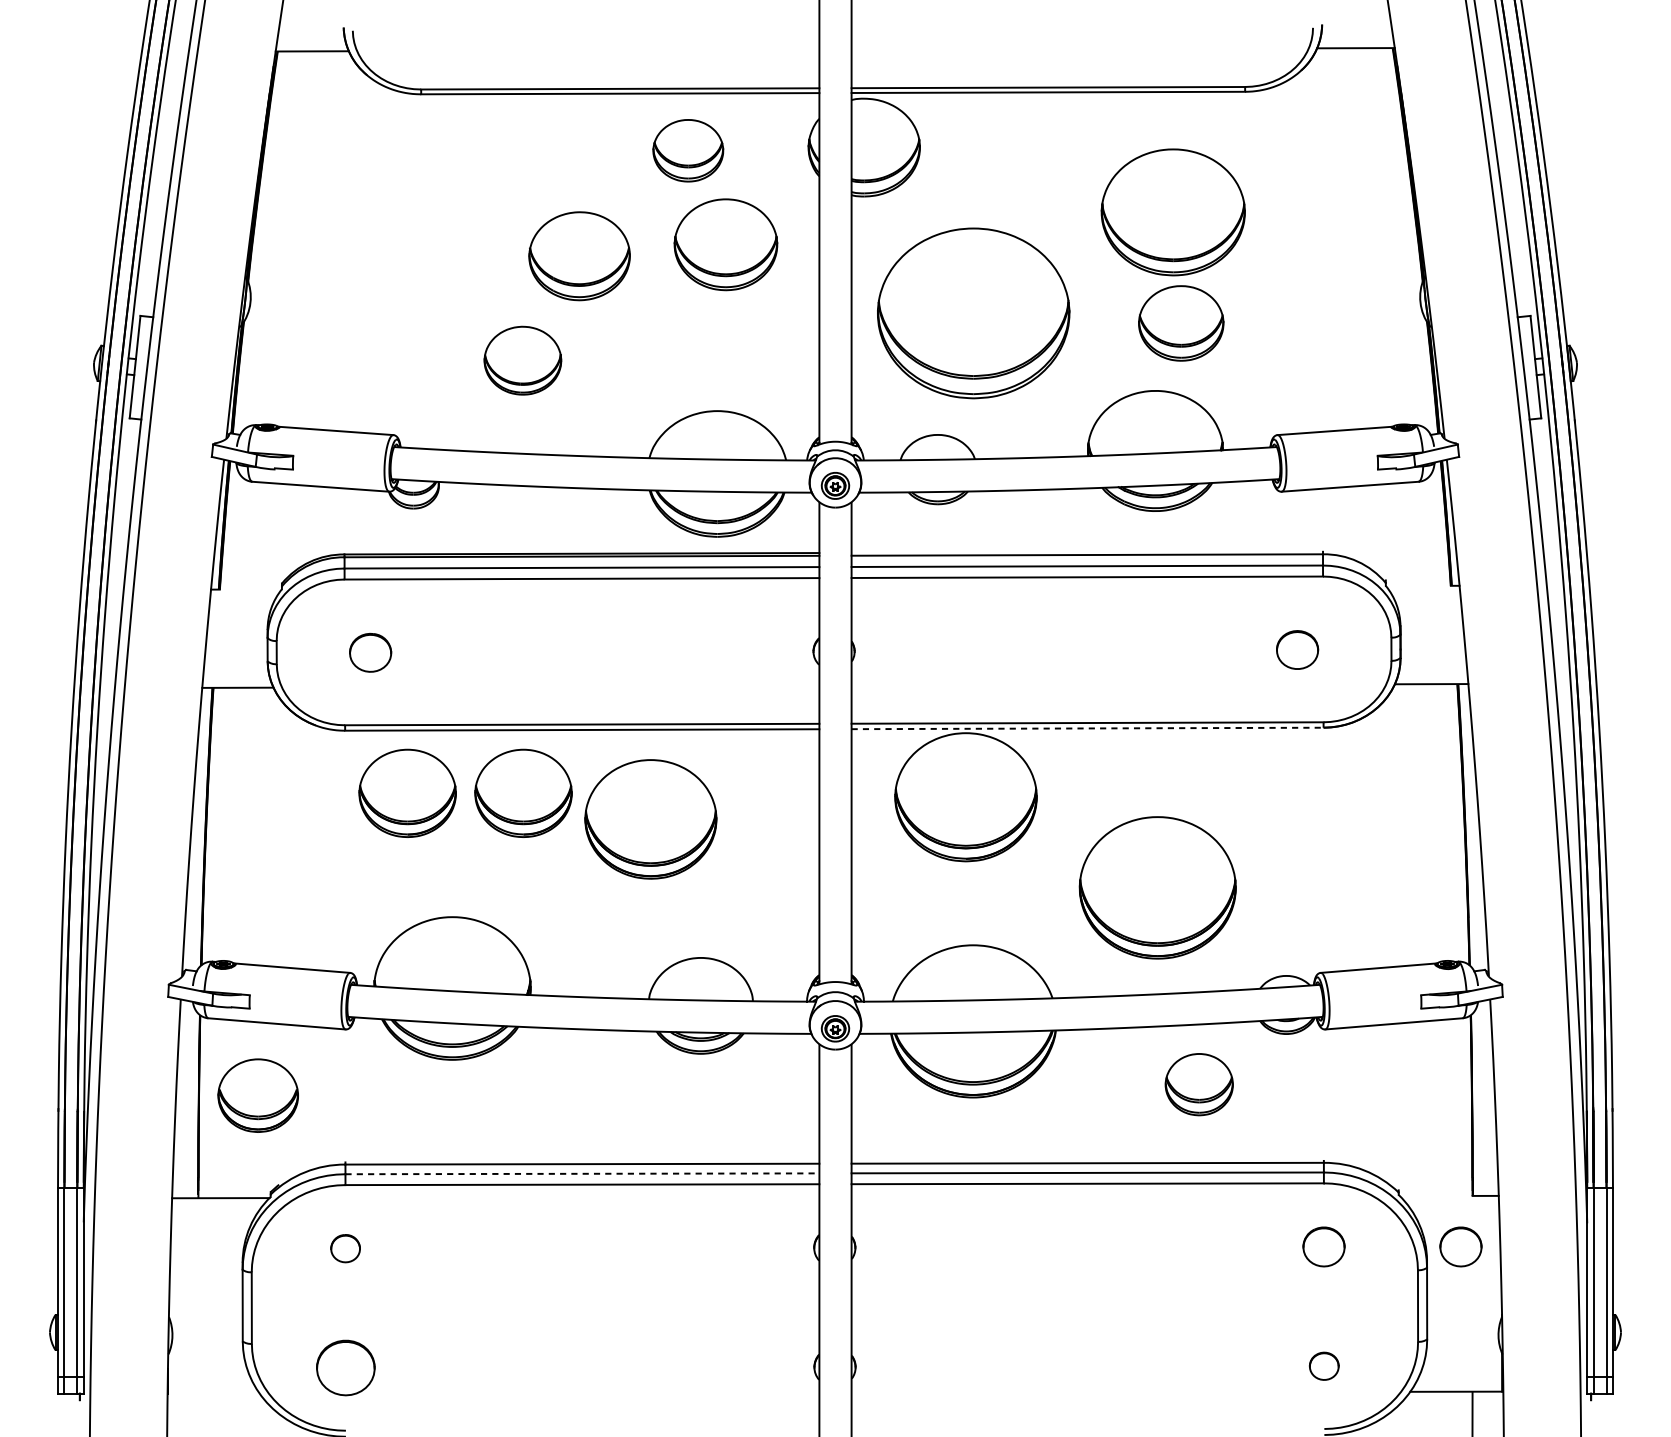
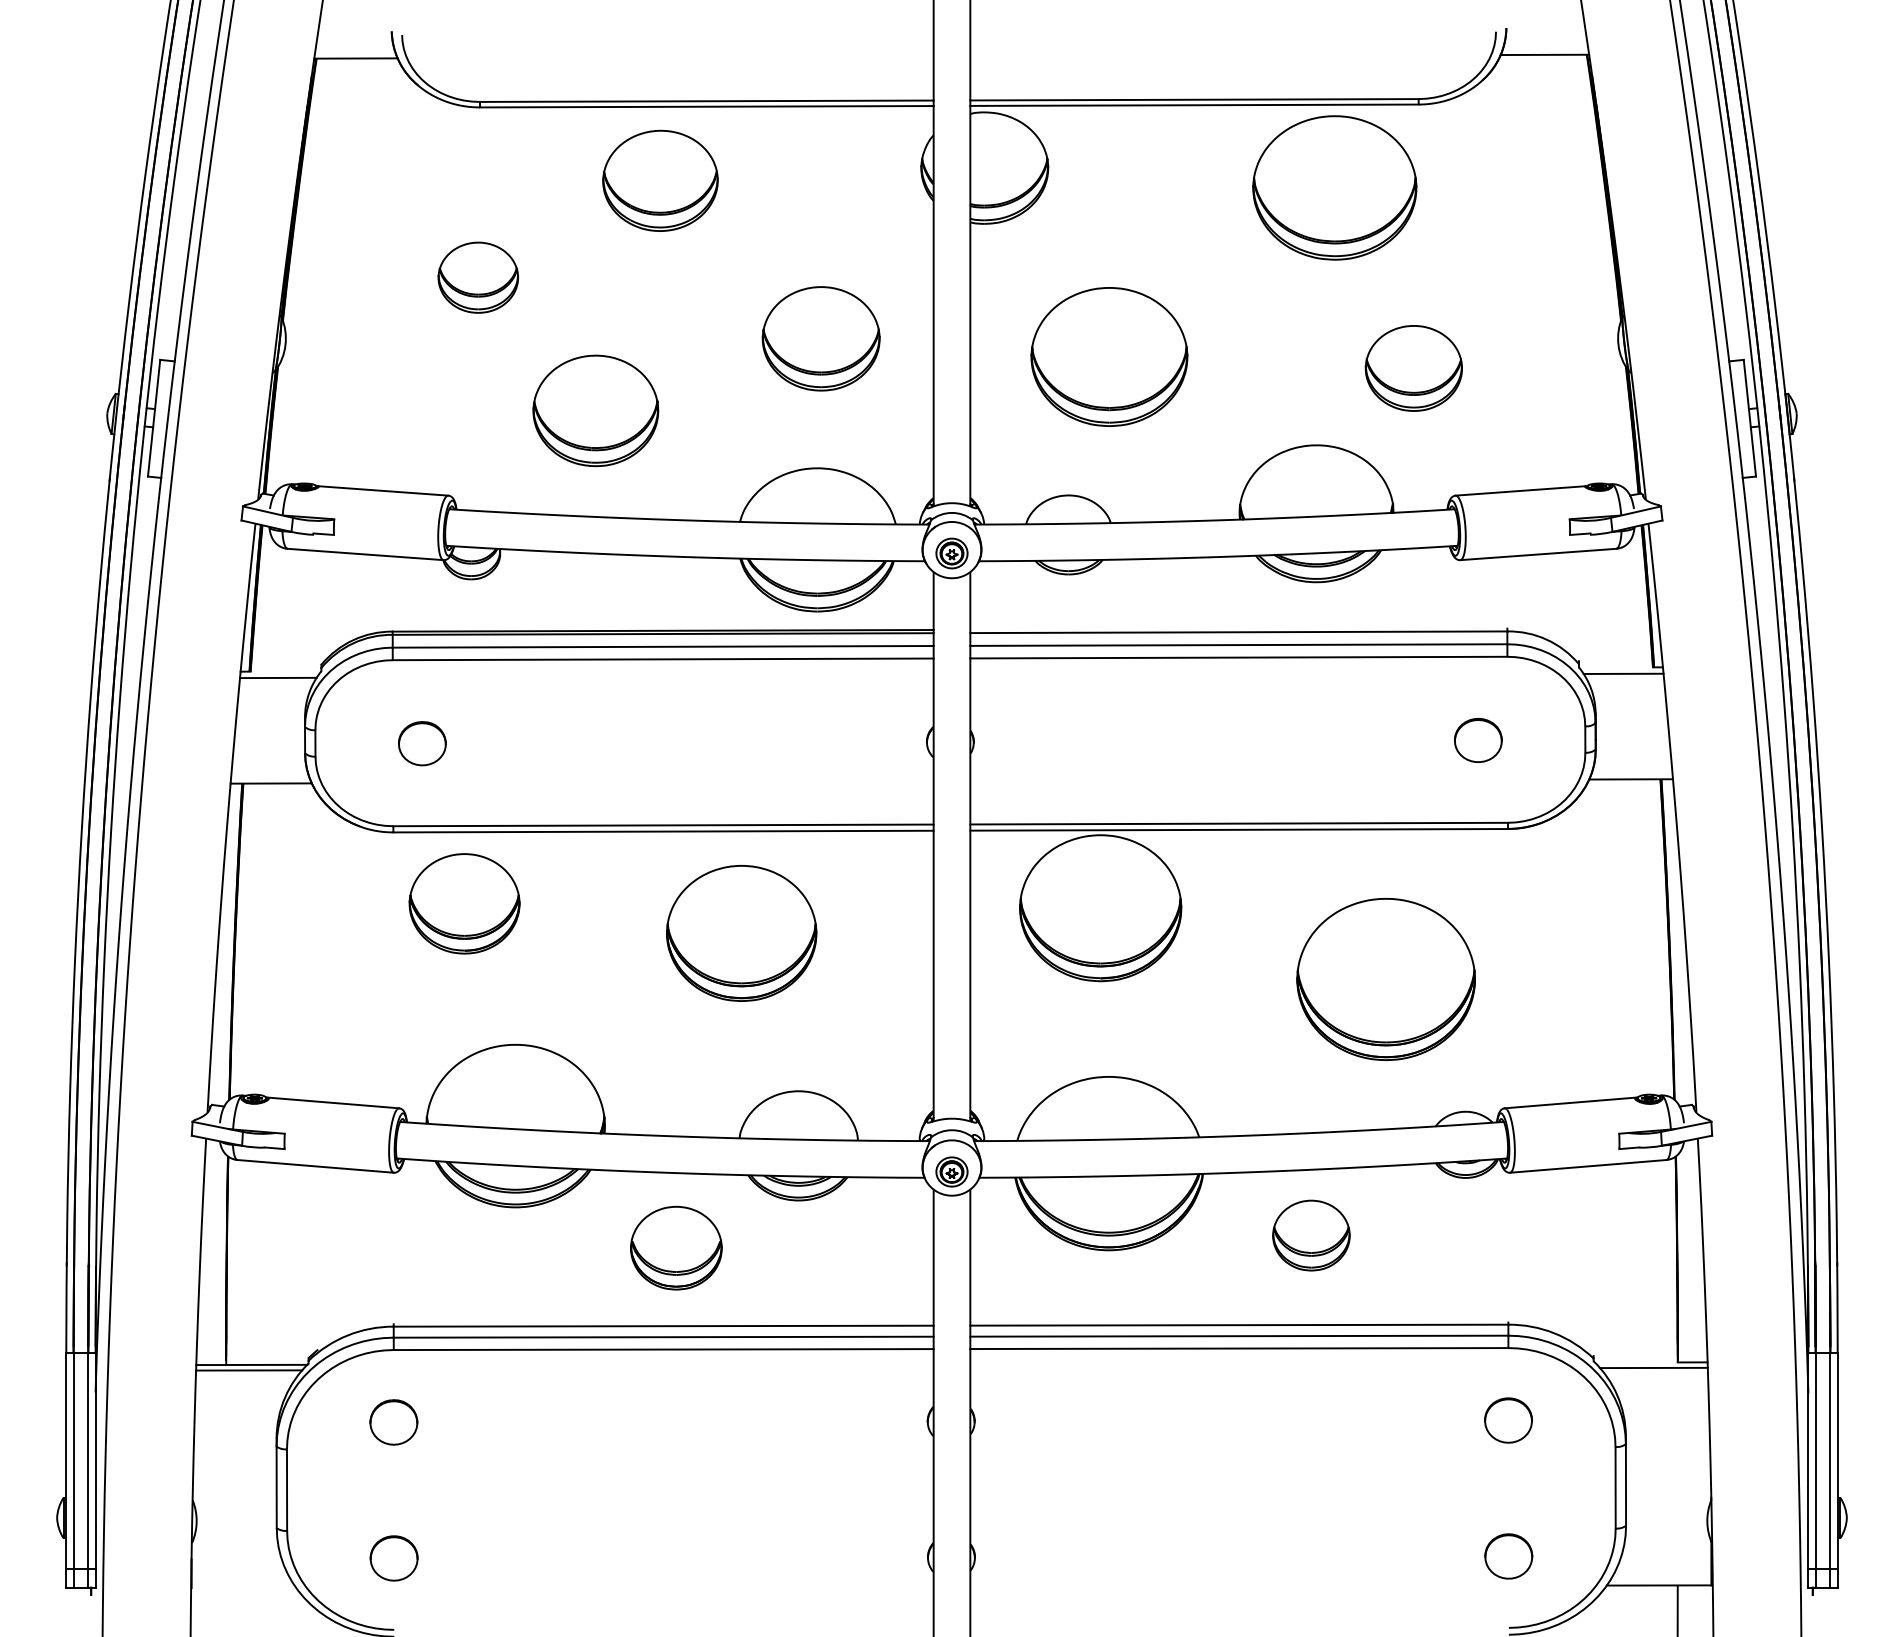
part: (687, 150) -> (477, 277), moved
part: (1173, 212) -> (1334, 187), moved
part: (725, 244) -> (820, 338), moved
part: (579, 255) -> (660, 180), moved
part: (973, 312) -> (1109, 356), size x0.71
part: (1180, 323) -> (1413, 368), moved
part: (522, 360) -> (595, 410), size x1.43
line: (1424, 591) -> (1623, 673), added
line: (244, 594) -> (278, 677), added
line: (1087, 728) -> (1239, 829), dashed -> solid
part: (523, 793) -> (596, 903), removed
part: (1157, 887) -> (1385, 979), moved
part: (1199, 1084) -> (1311, 1235), moved
part: (258, 1095) -> (676, 1247), moved
line: (582, 1174) -> (663, 1337), dashed -> solid
line: (1451, 1200) -> (1653, 1367), added
line: (218, 1203) -> (249, 1370), added
part: (1460, 1246) -> (1664, 1420), removed
part: (345, 1248) -> (393, 1422), size x1.43
part: (1323, 1366) -> (1508, 1556), size x1.43
part: (345, 1368) -> (393, 1558), size x0.71

